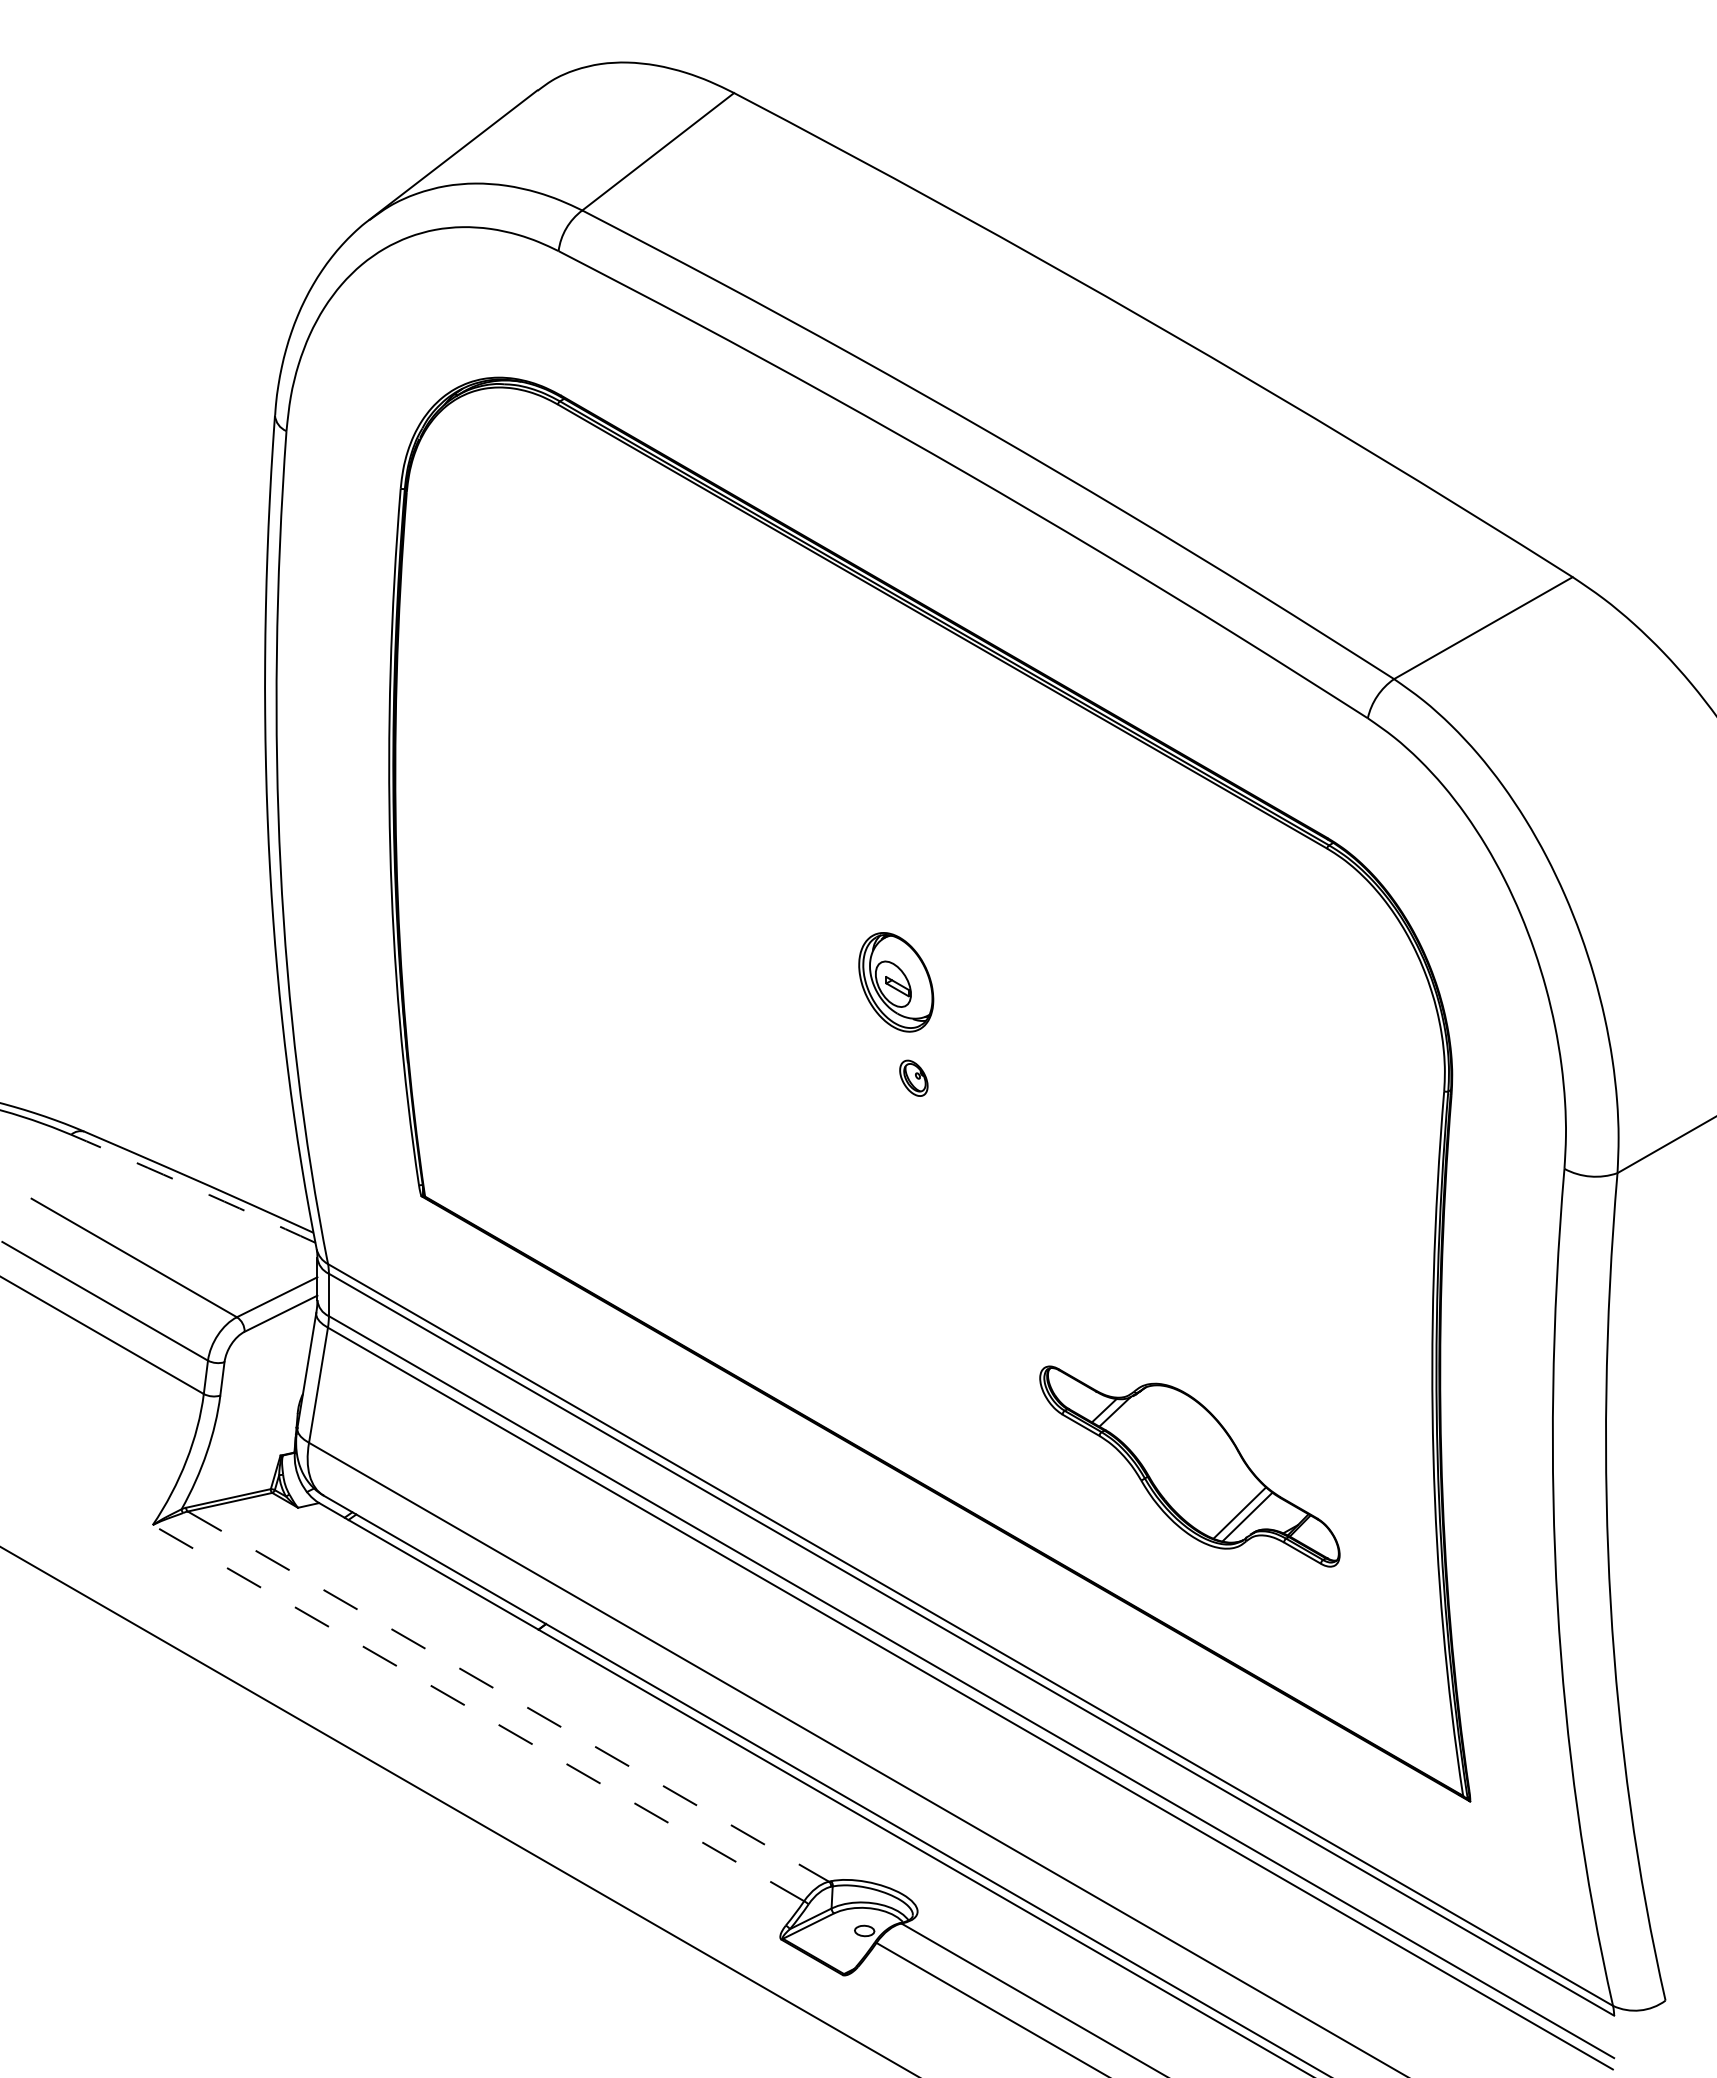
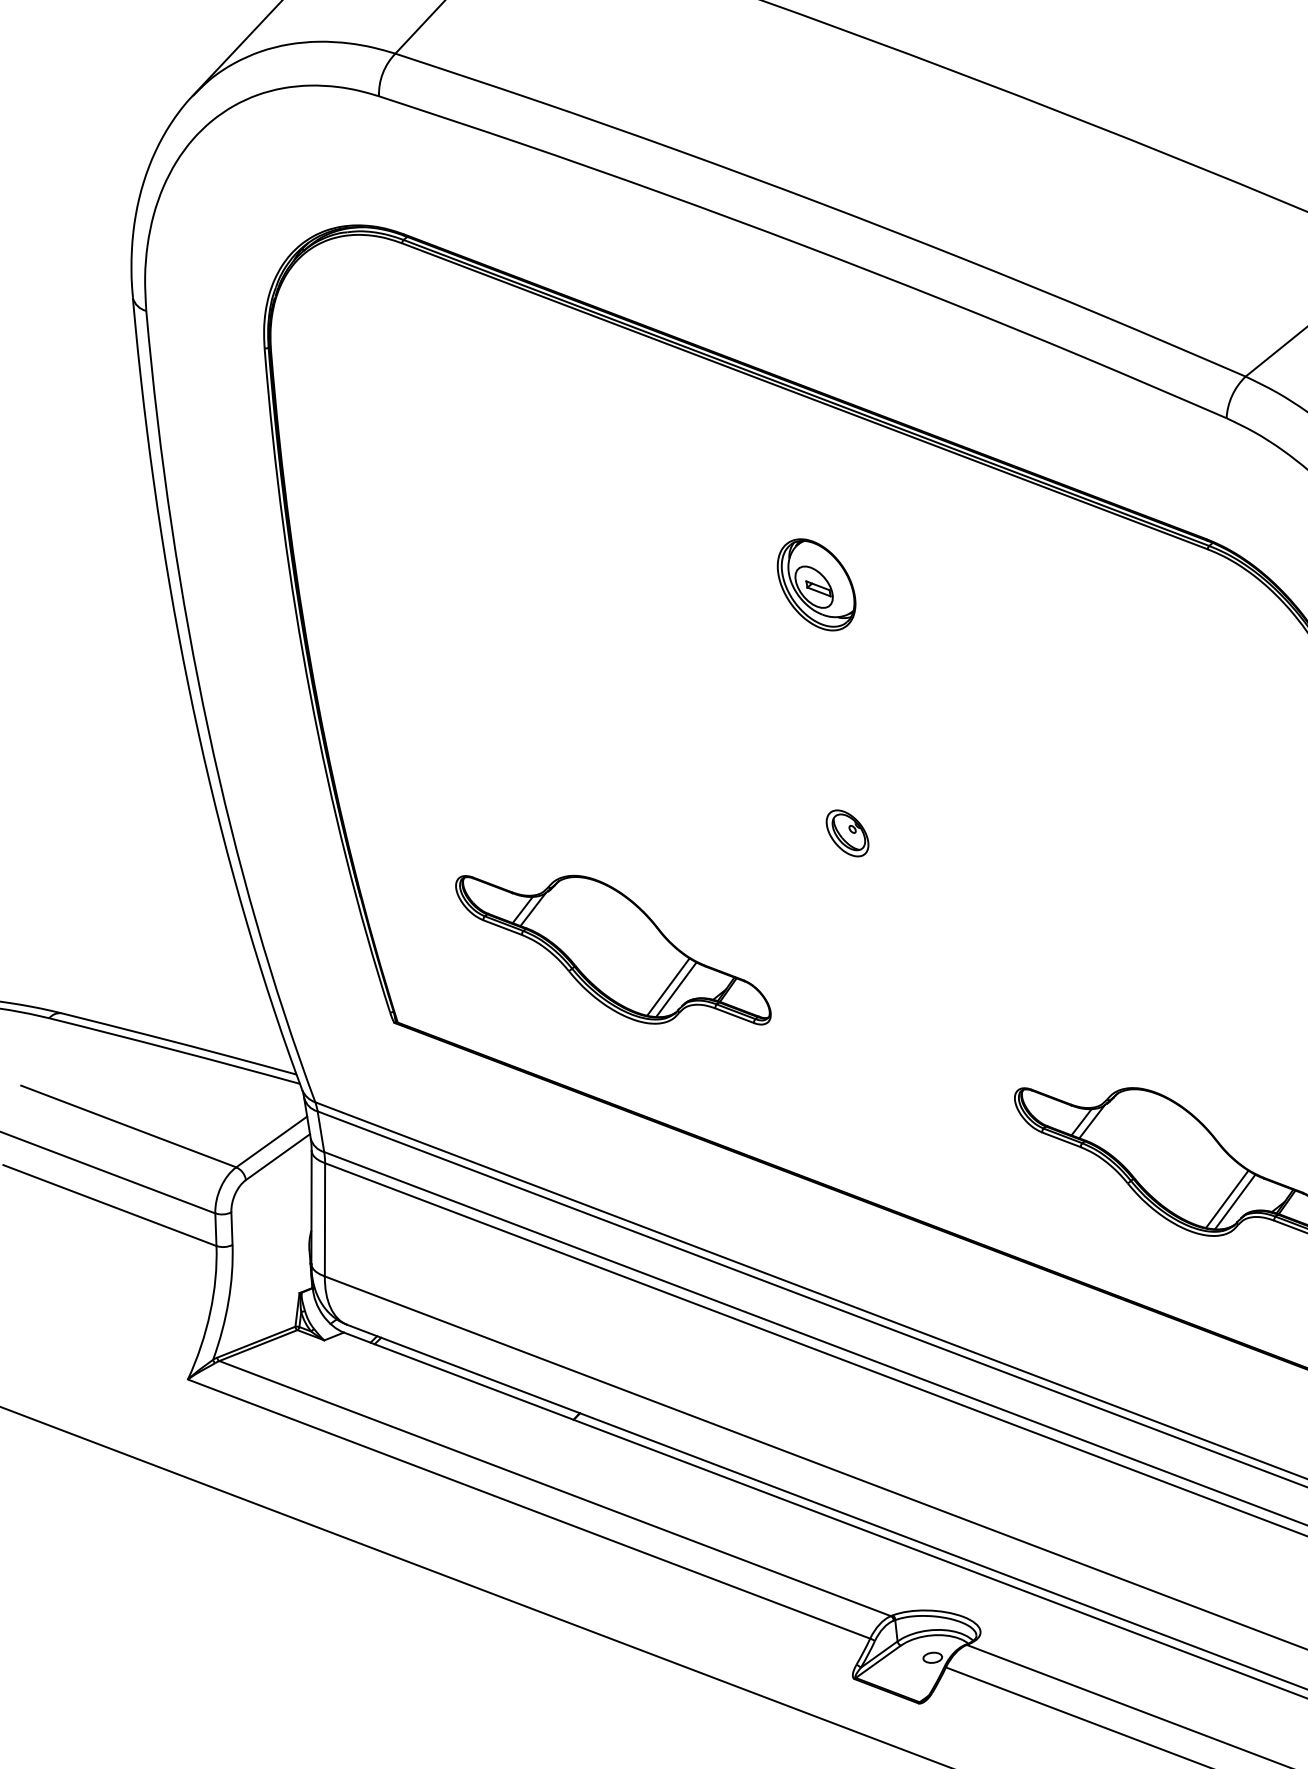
part: (896, 982) -> (816, 585), moved
part: (913, 1078) -> (847, 833), size x1.43
part: (655, 1158) -> (612, 950), added
arc: (193, 1188) -> (174, 1050), dashed -> solid
line: (508, 1696) -> (555, 1488), dashed -> solid
line: (478, 1712) -> (528, 1508), dashed -> solid

